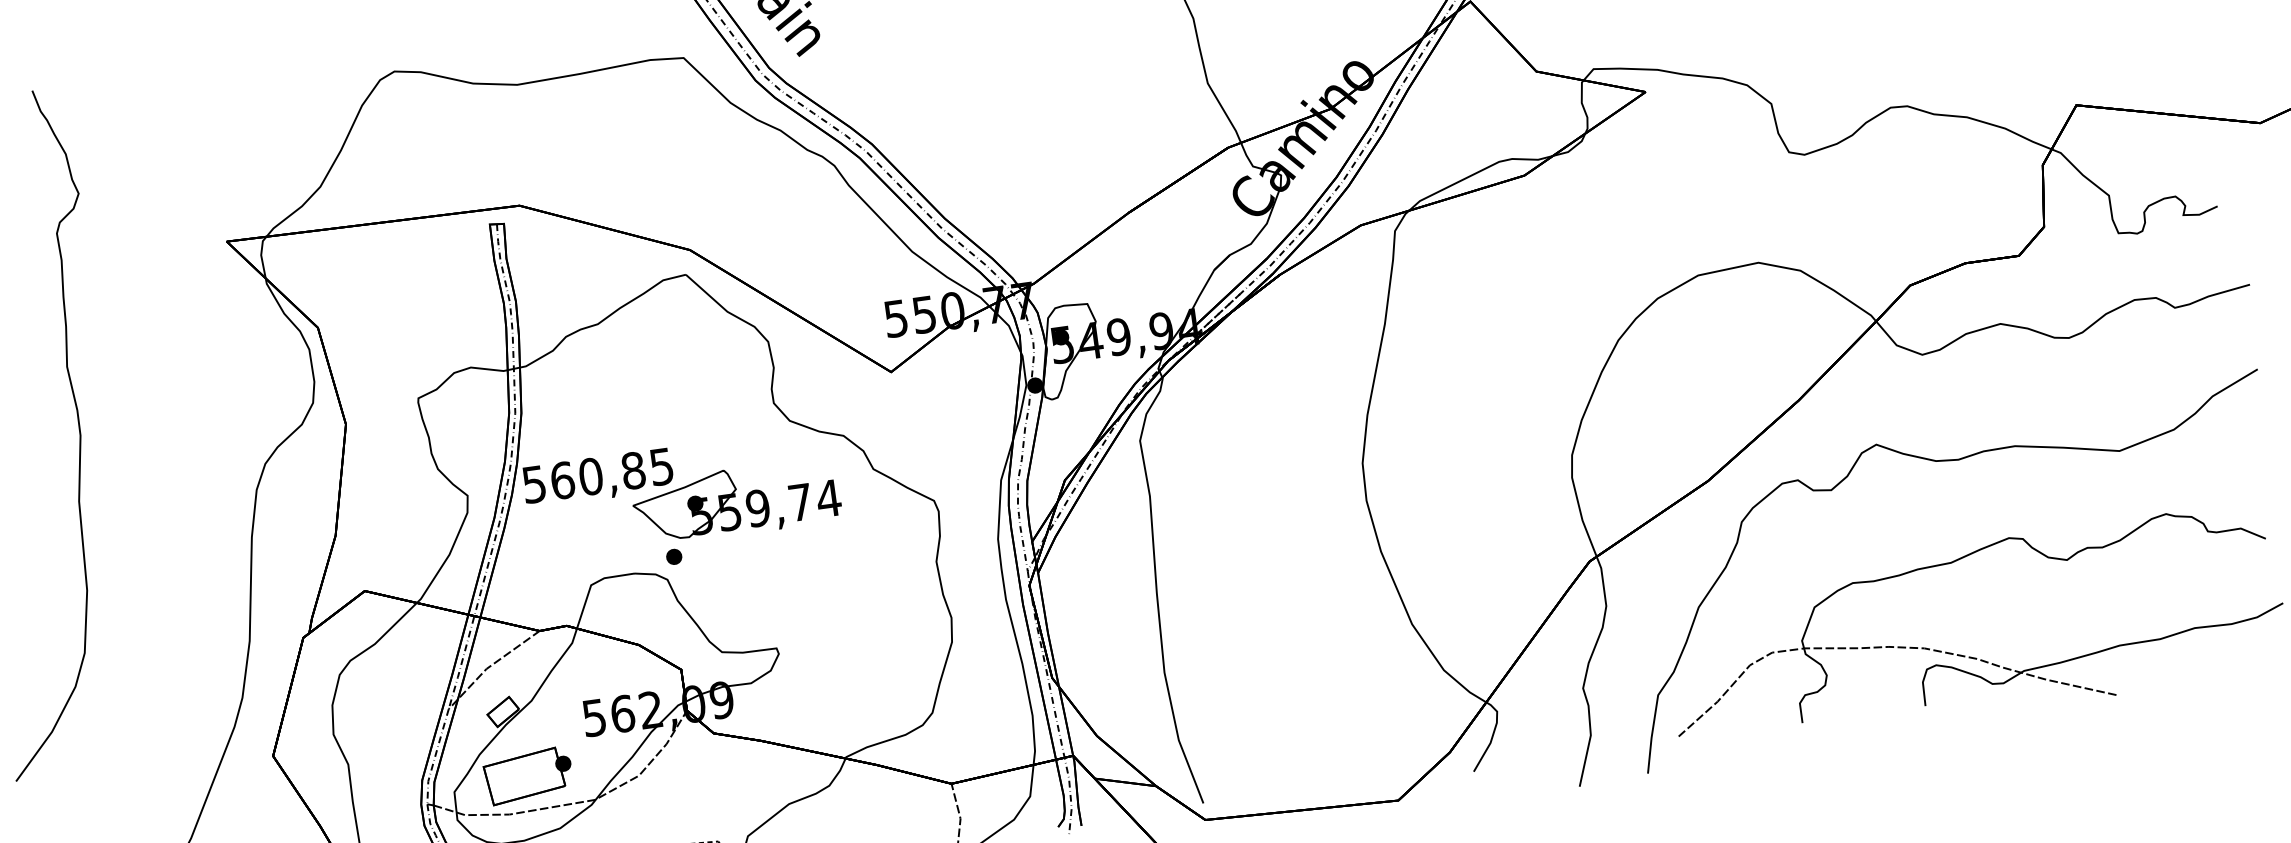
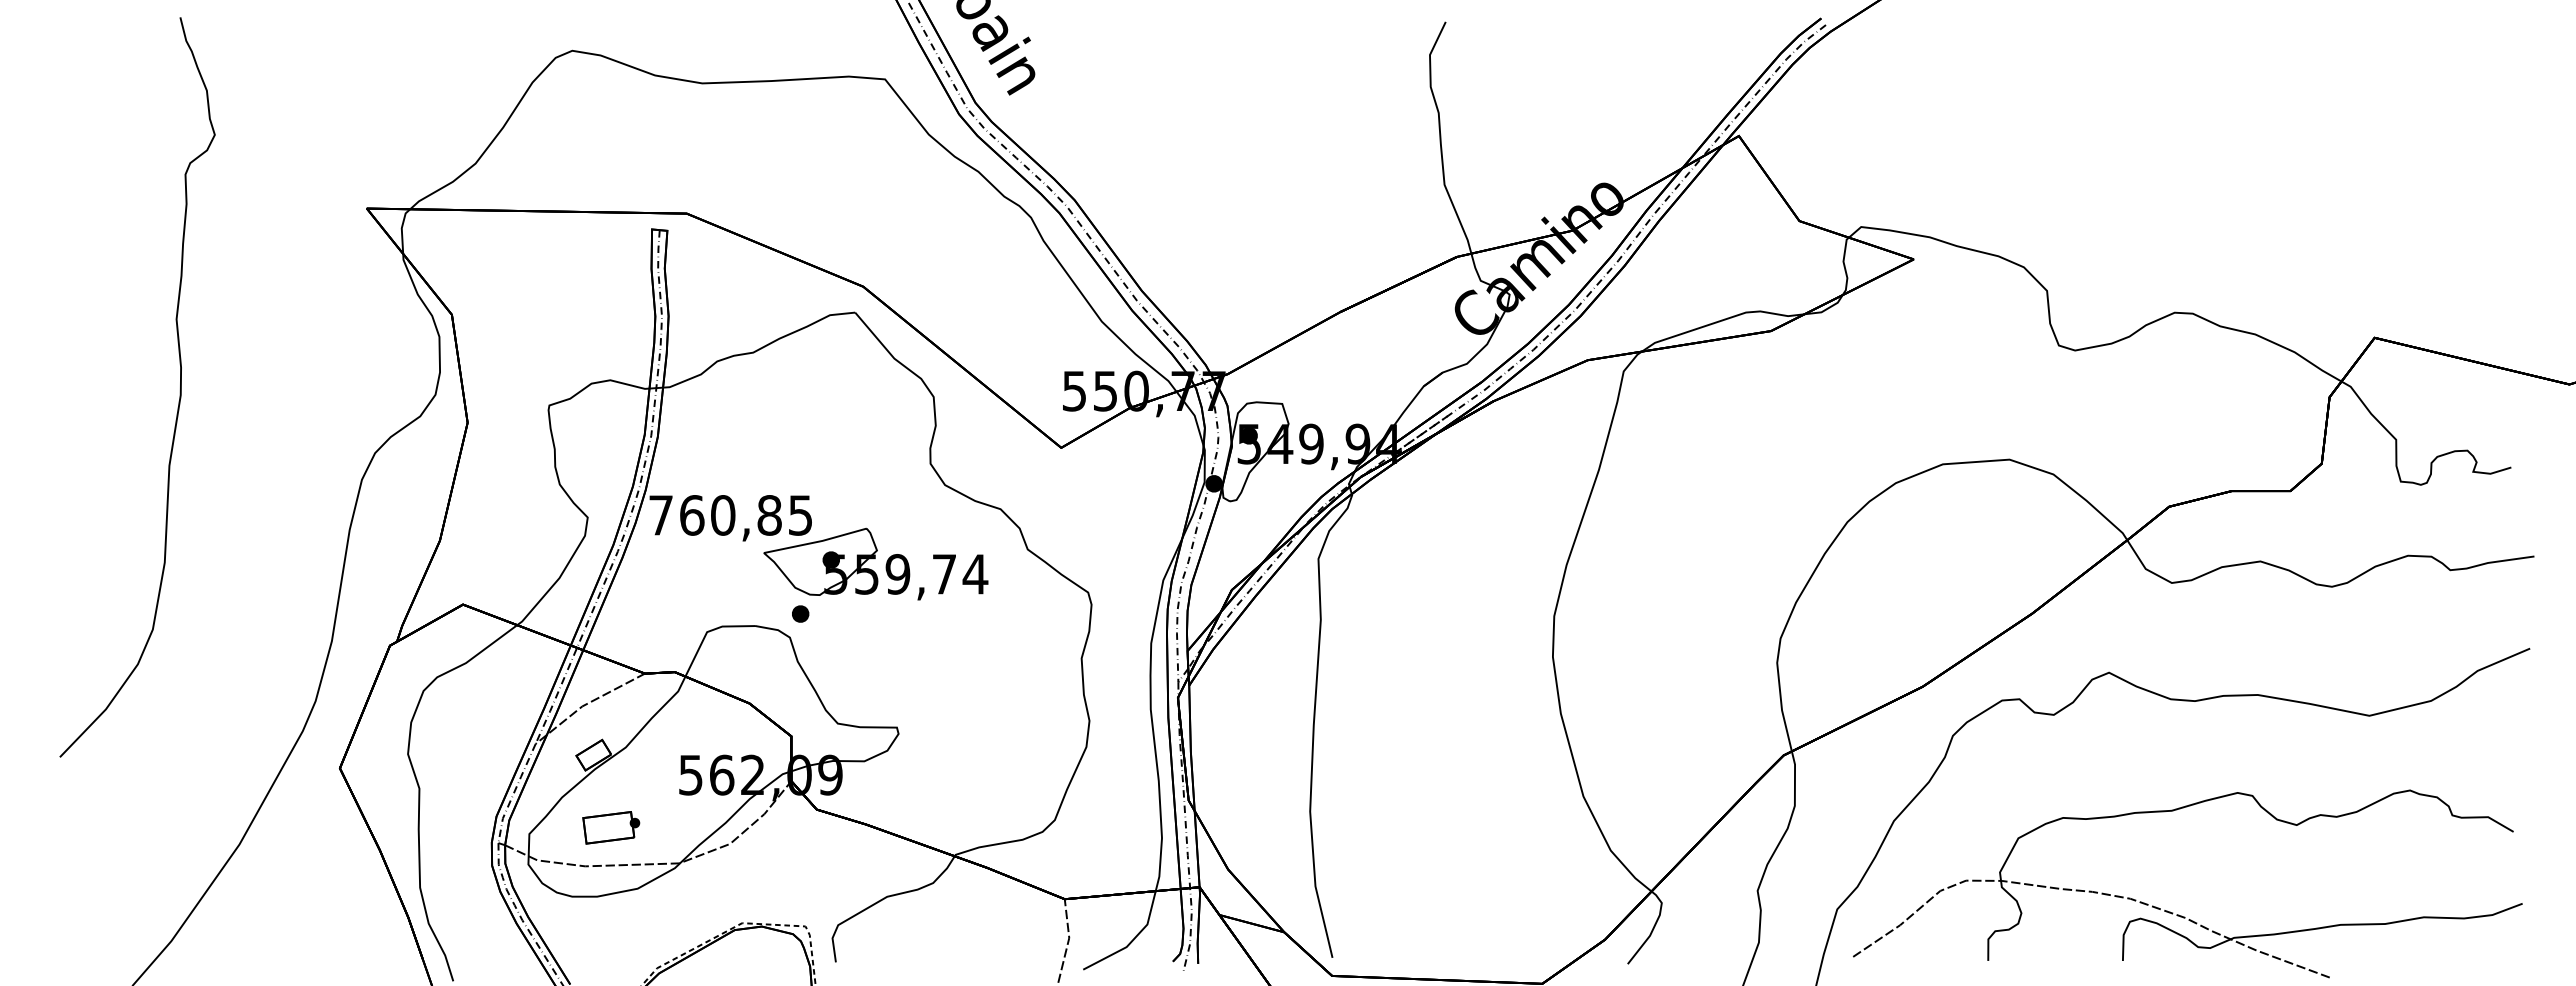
text: (533, 484) -> (660, 515), 560,85 -> 760,85
part: (528, 775) -> (611, 827), size x0.6

